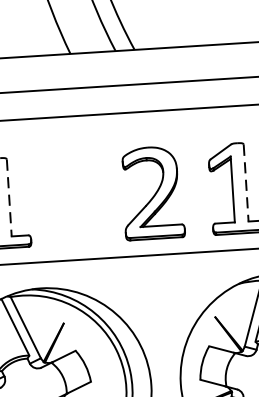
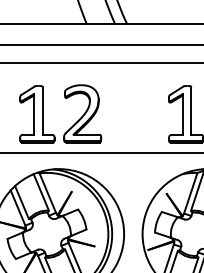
line: (246, 183) -> (191, 111), dashed -> solid
part: (152, 192) -> (82, 113), moved
line: (9, 198) -> (42, 111), dashed -> solid

